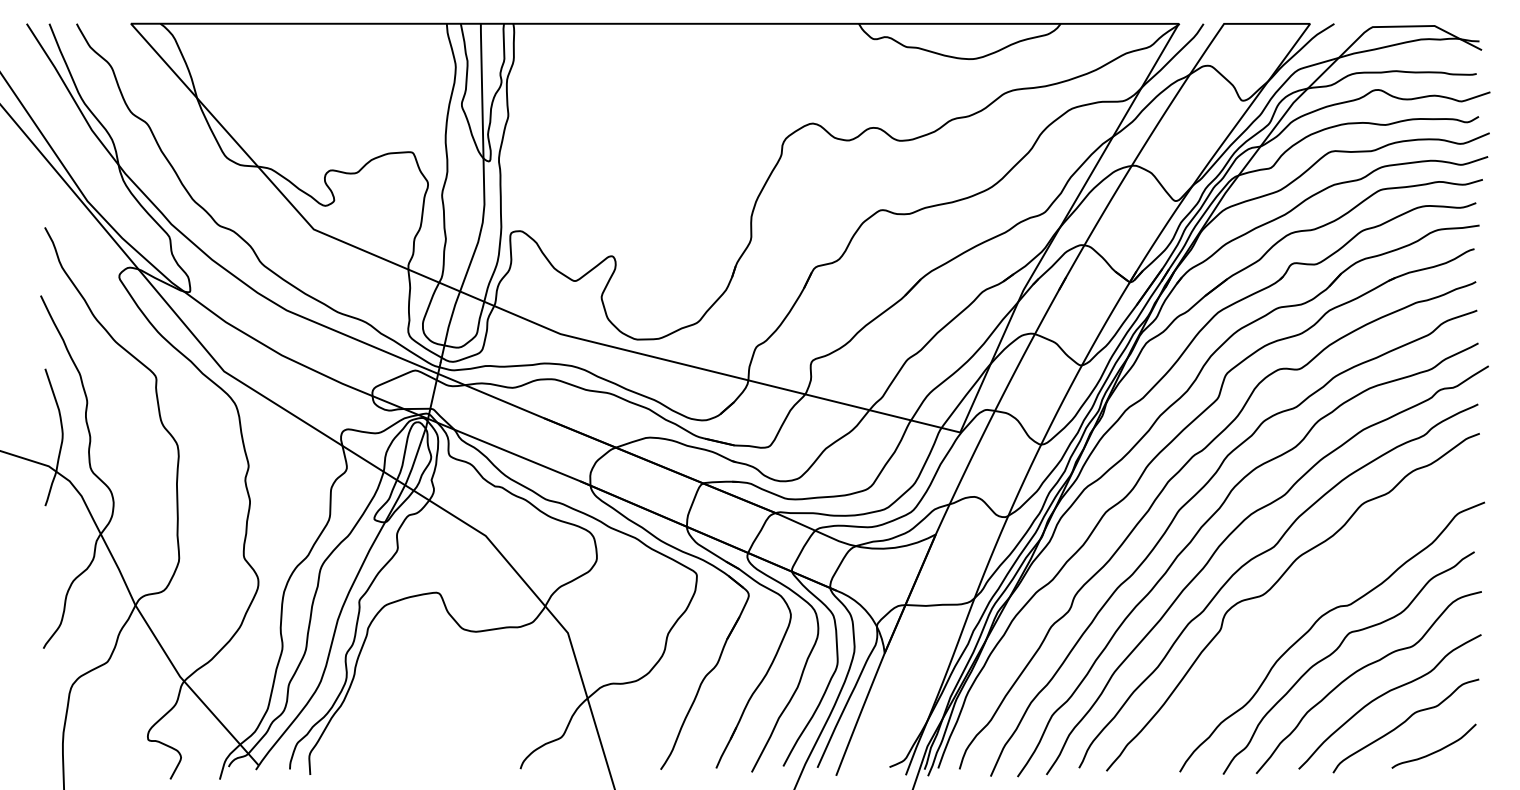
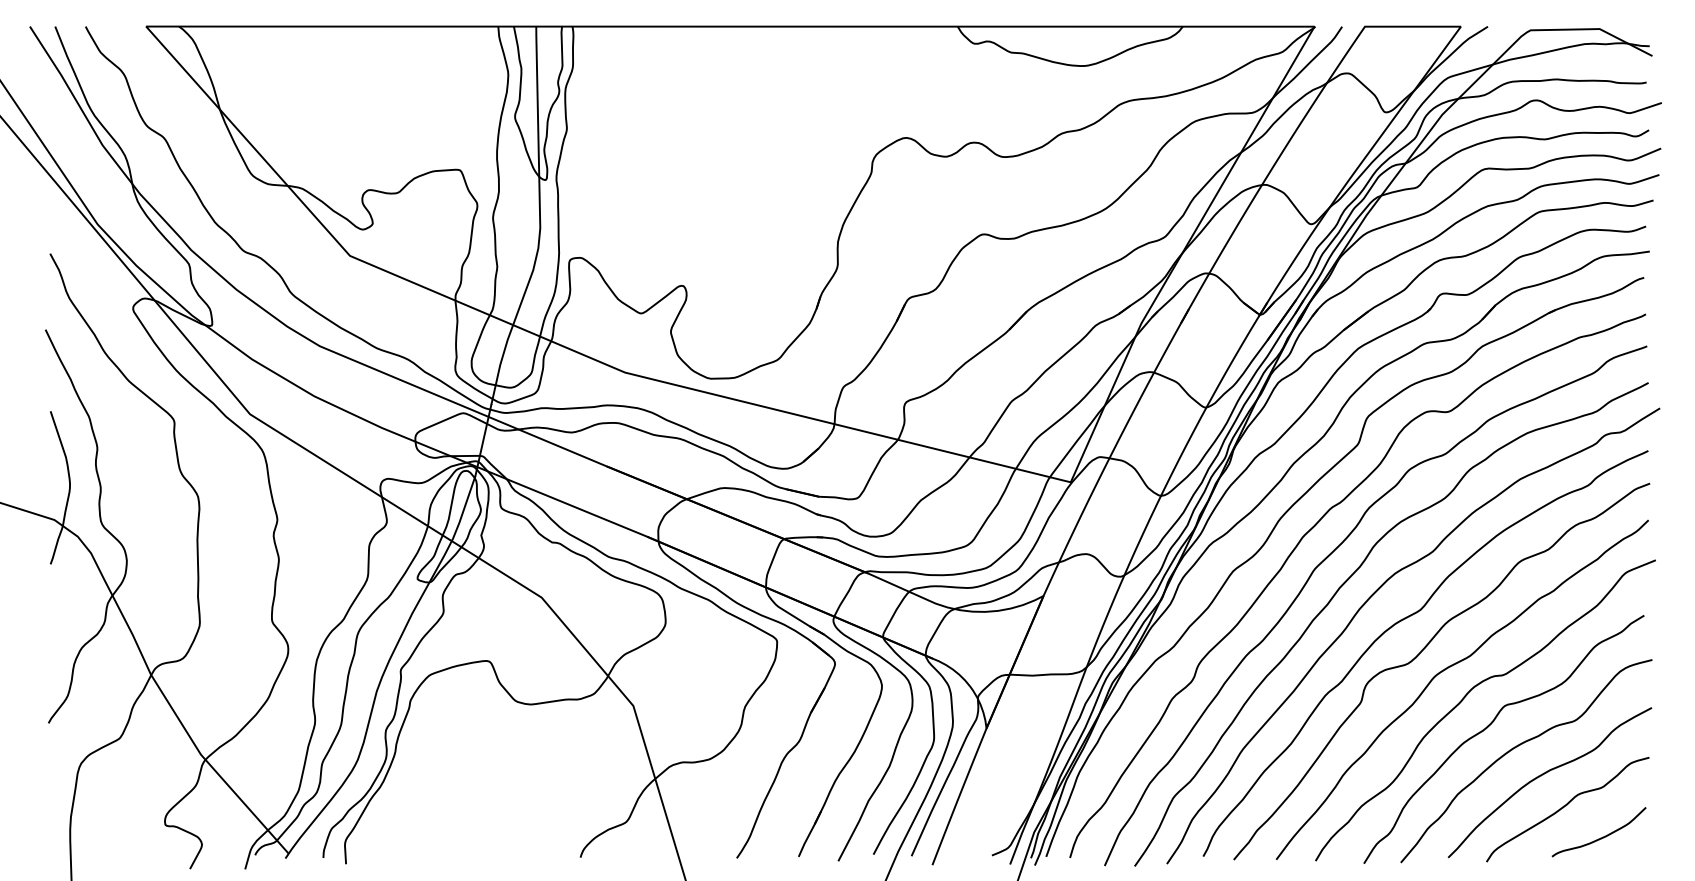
curve: (1301, 598) -> (1451, 667), added

